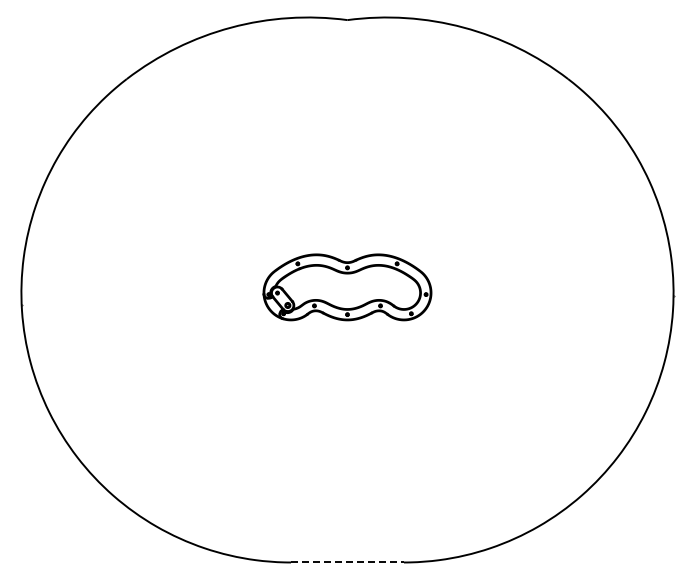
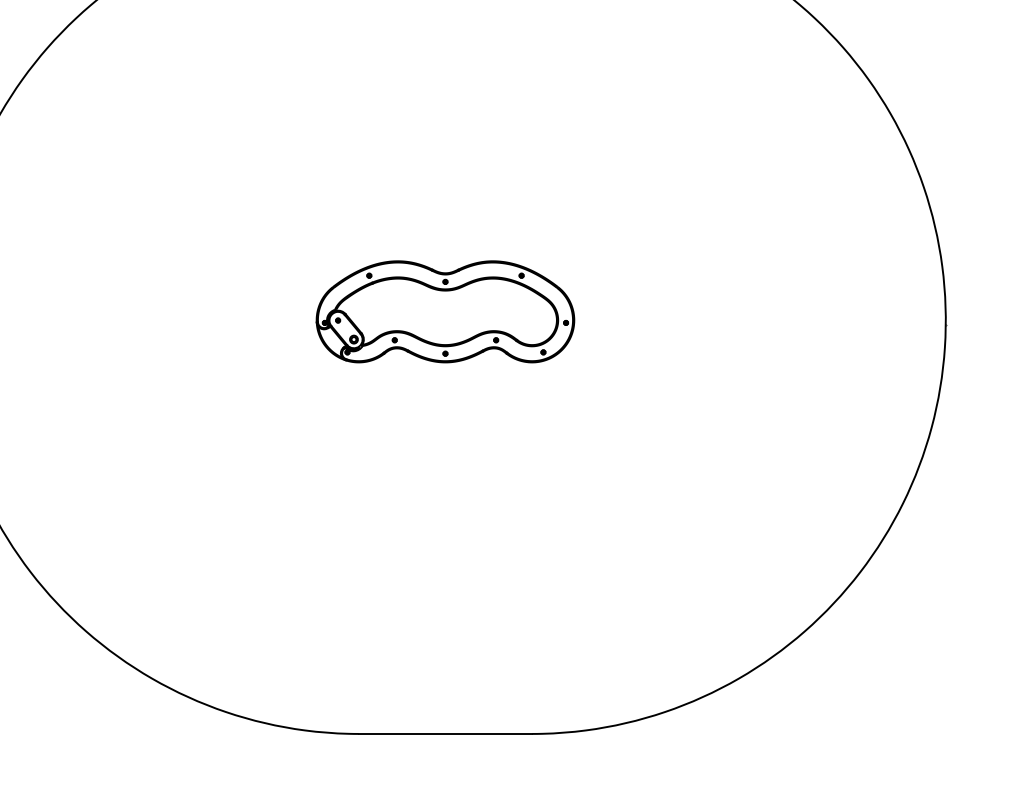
line: (348, 562) -> (447, 733), dashed -> solid

